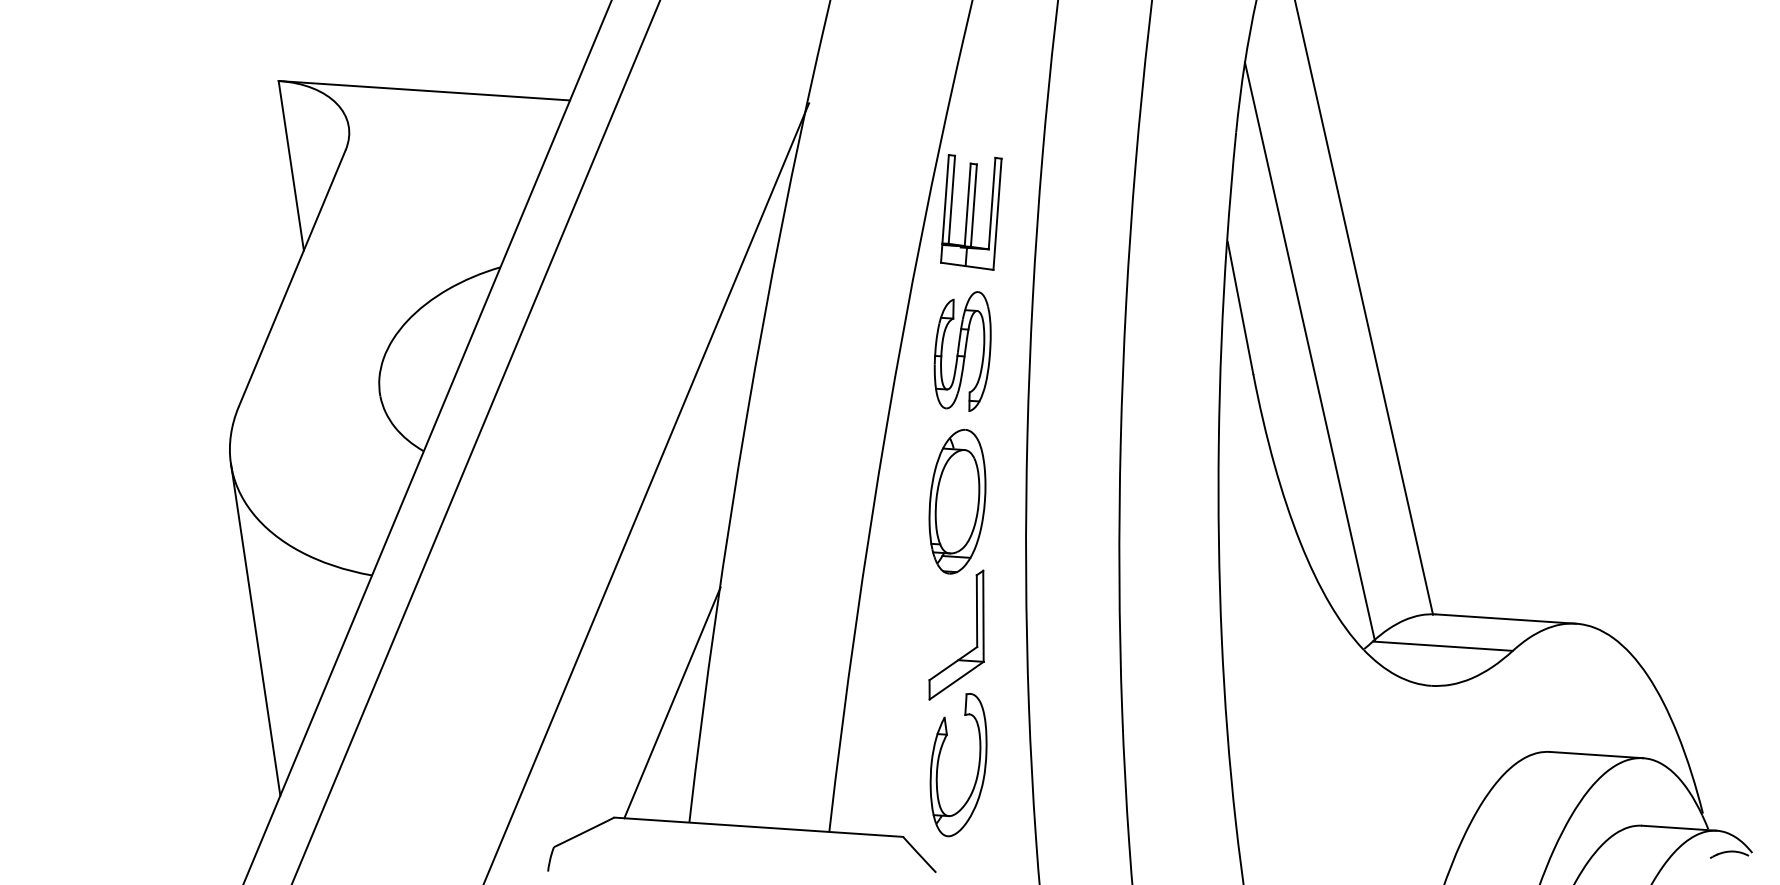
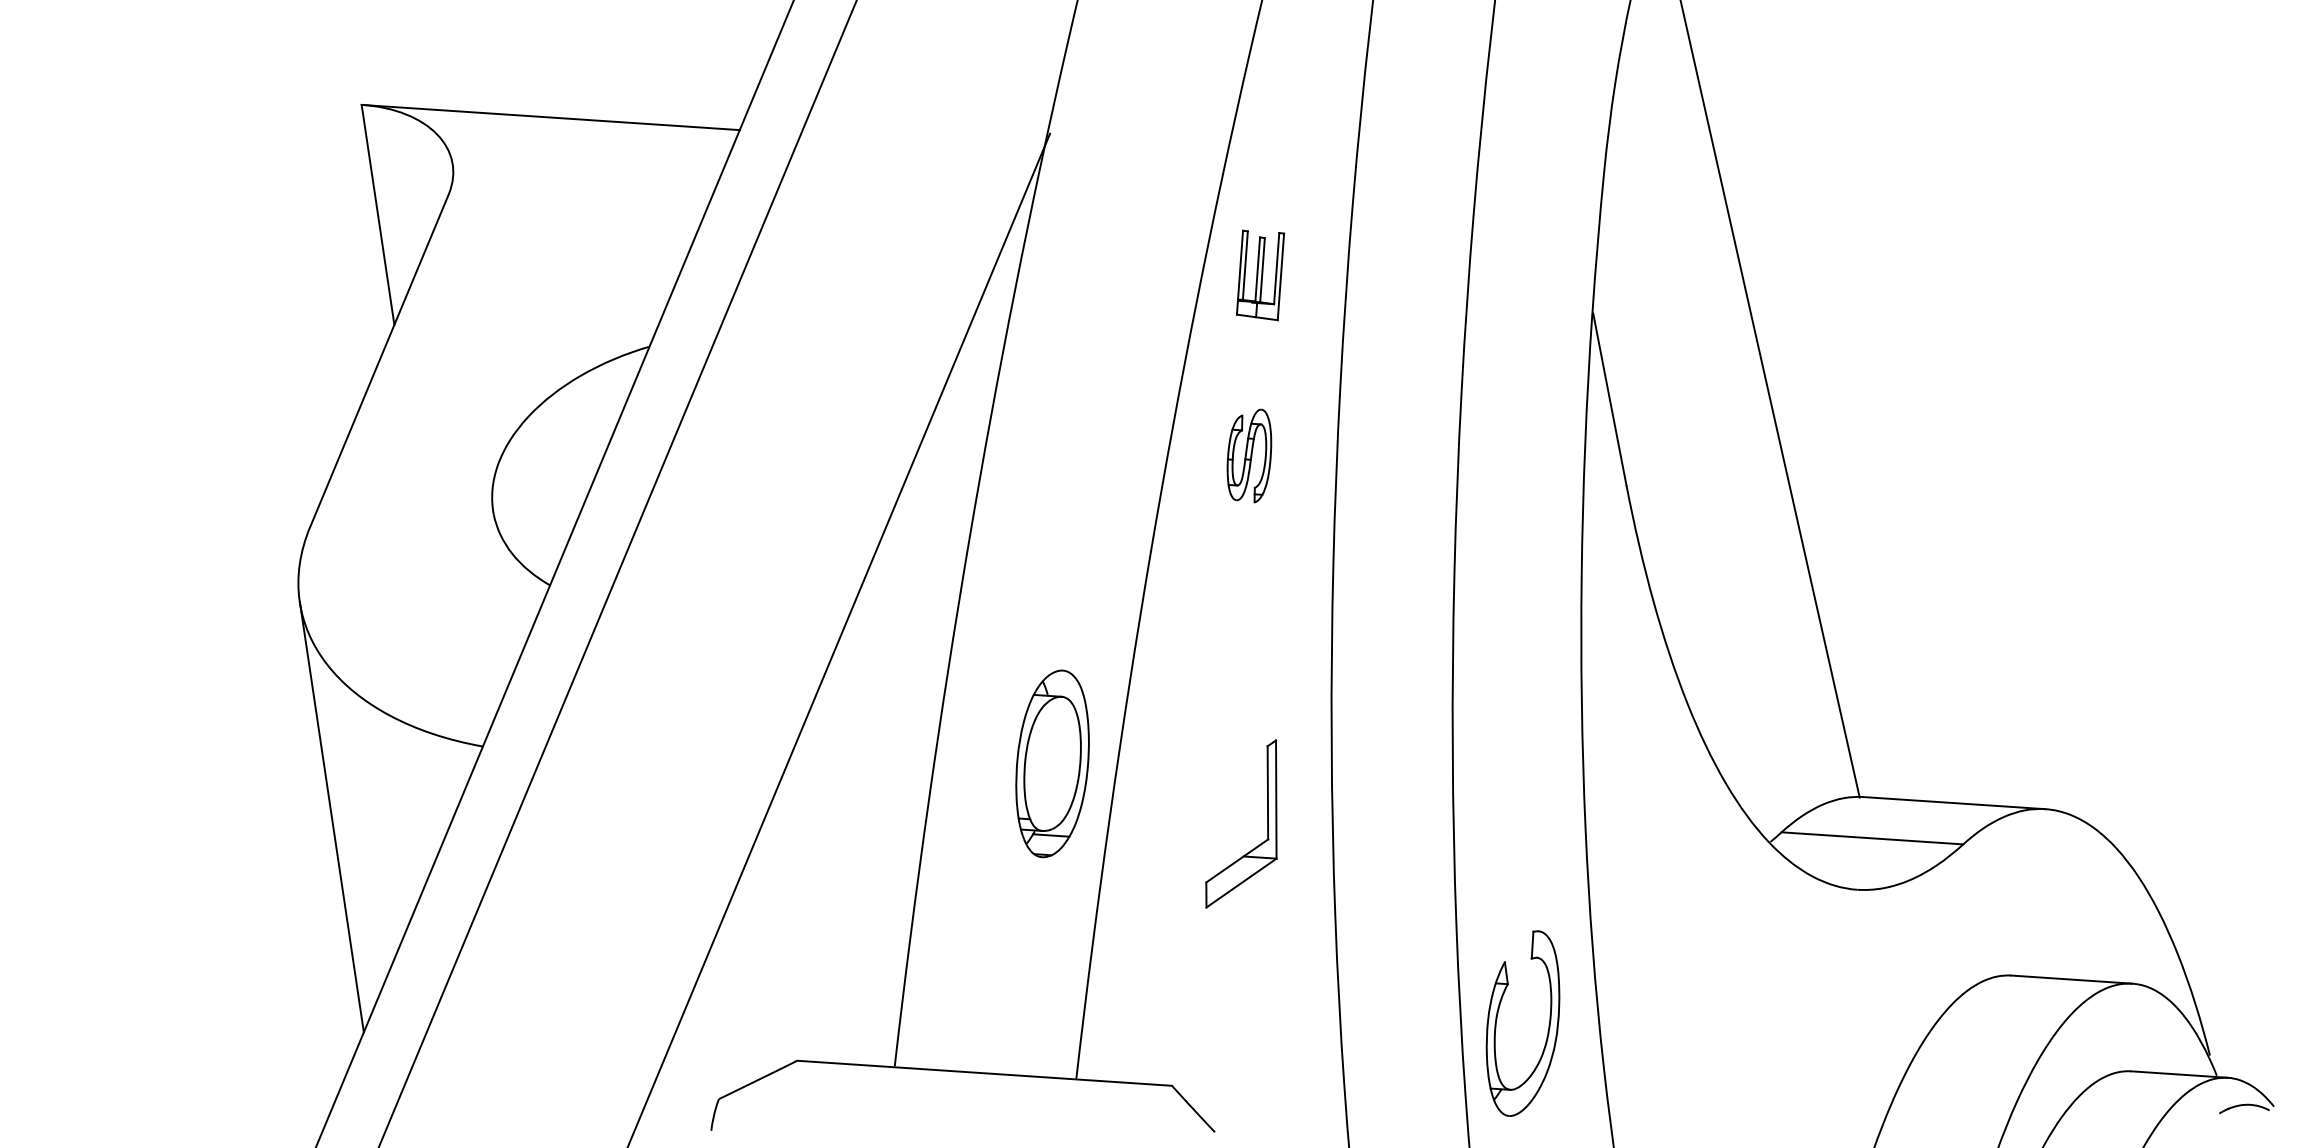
part: (971, 212) -> (1260, 275), size x0.6
part: (962, 351) -> (1249, 455), size x0.6
line: (1309, 351) -> (1699, 455), removed
part: (957, 501) -> (1052, 763), moved
line: (672, 702) -> (872, 911), removed
part: (938, 761) -> (1497, 1019), moved

